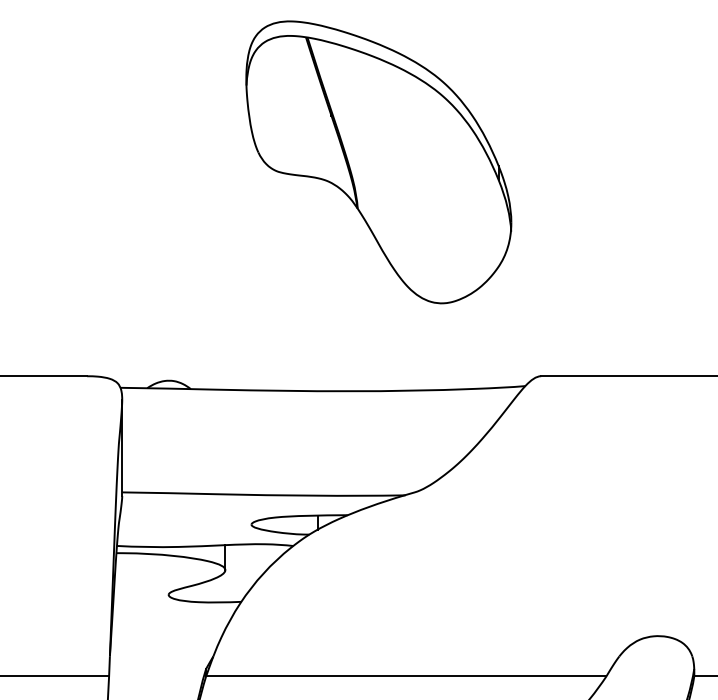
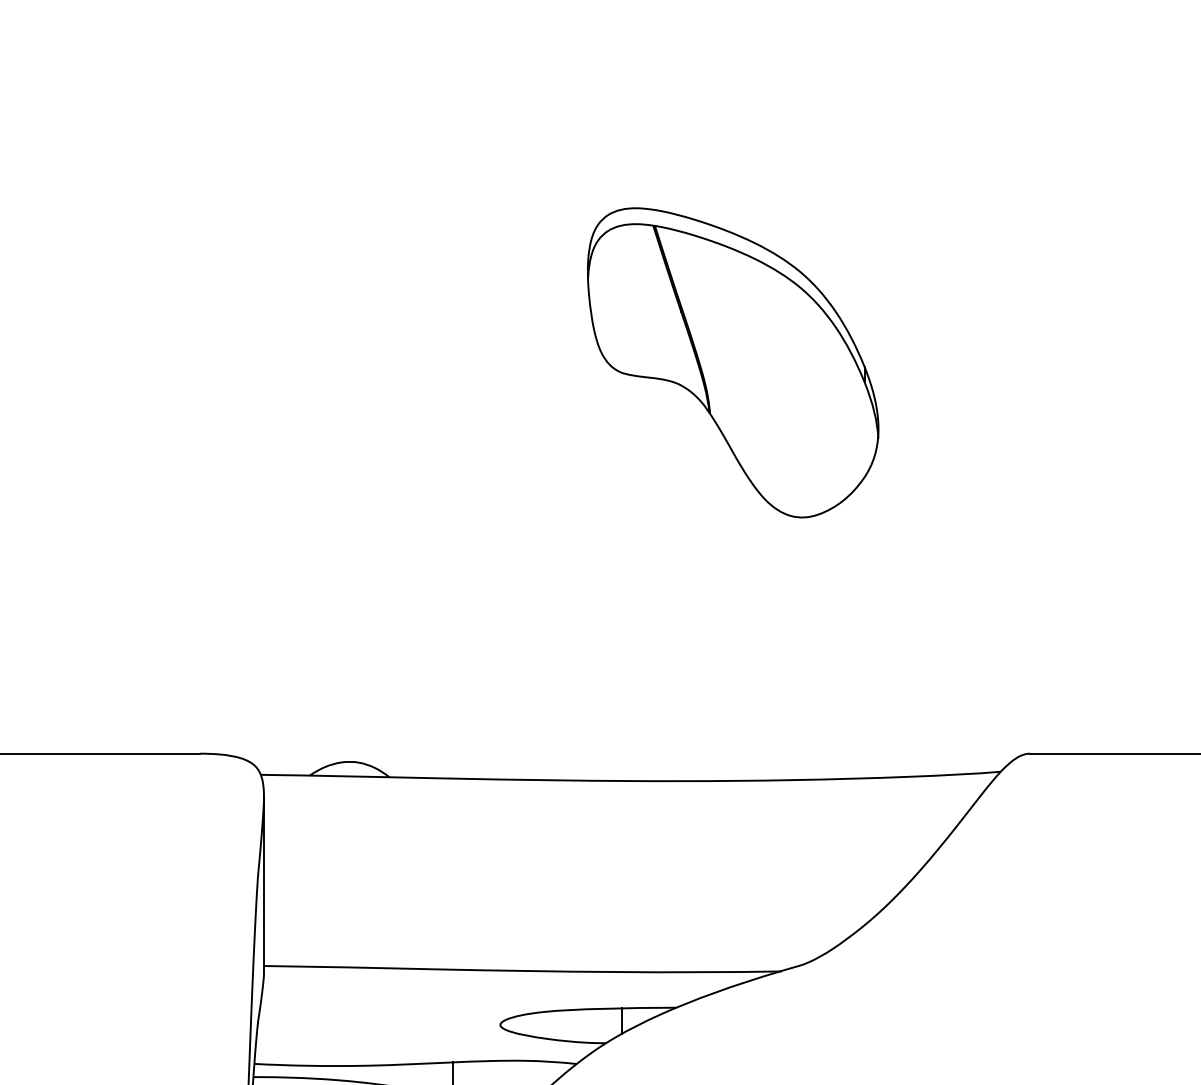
part: (378, 162) -> (732, 363), size x0.6

